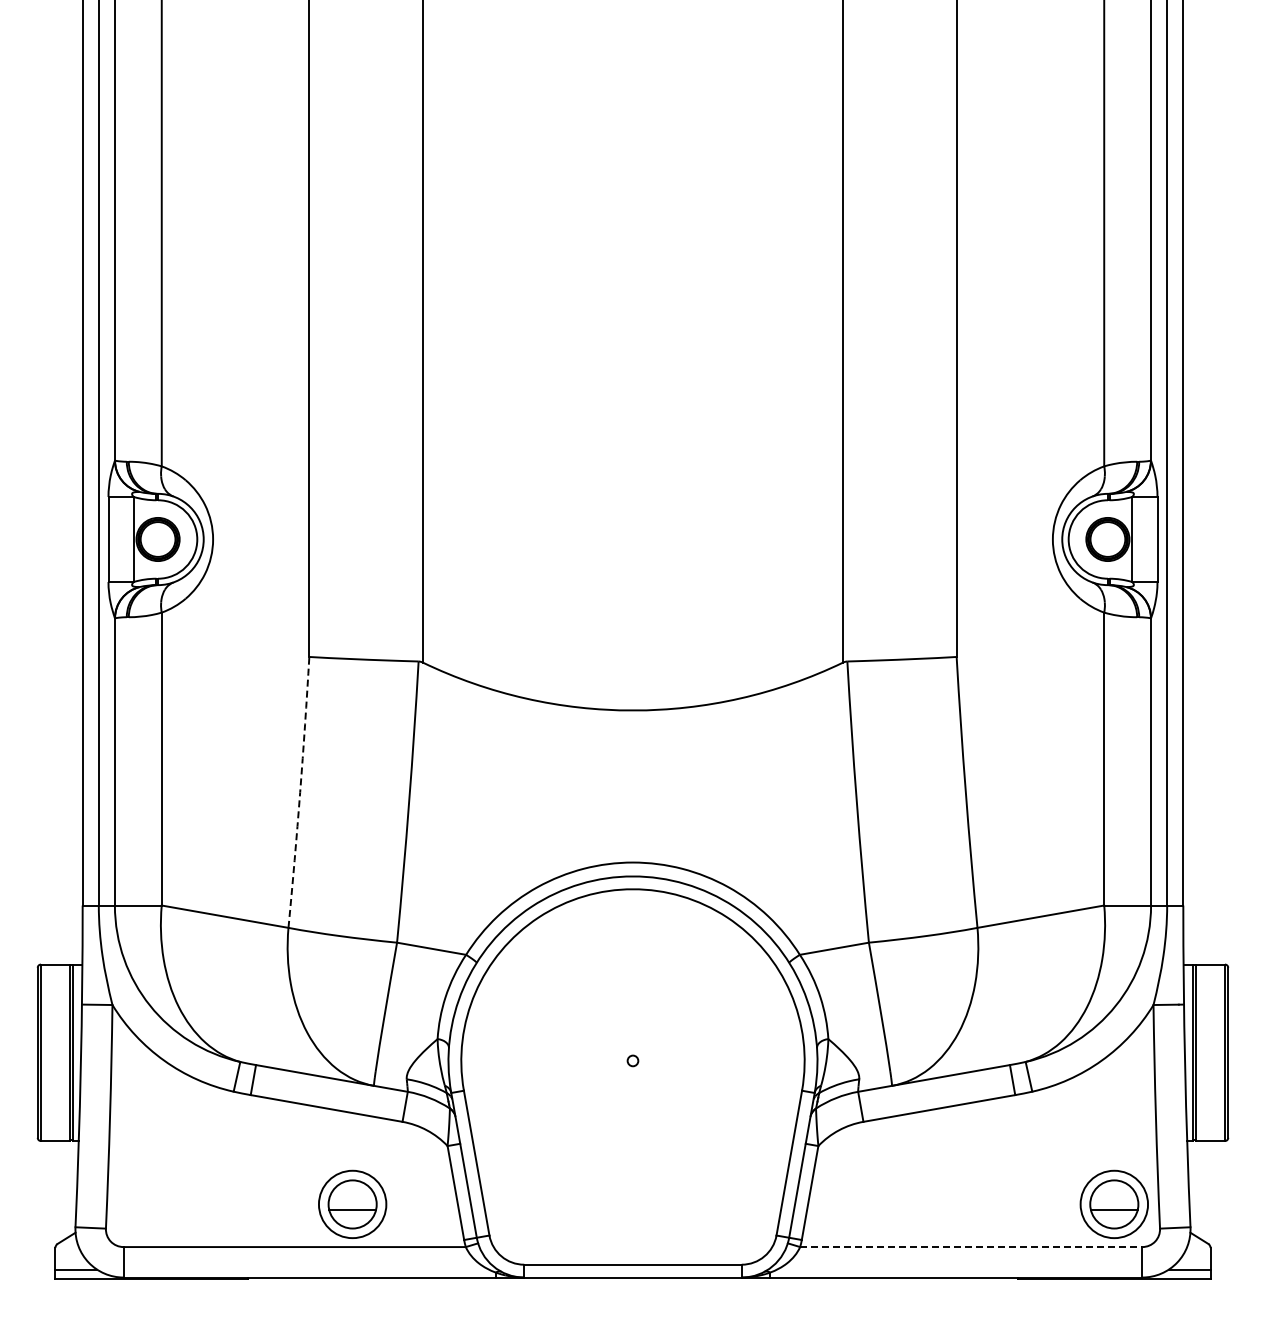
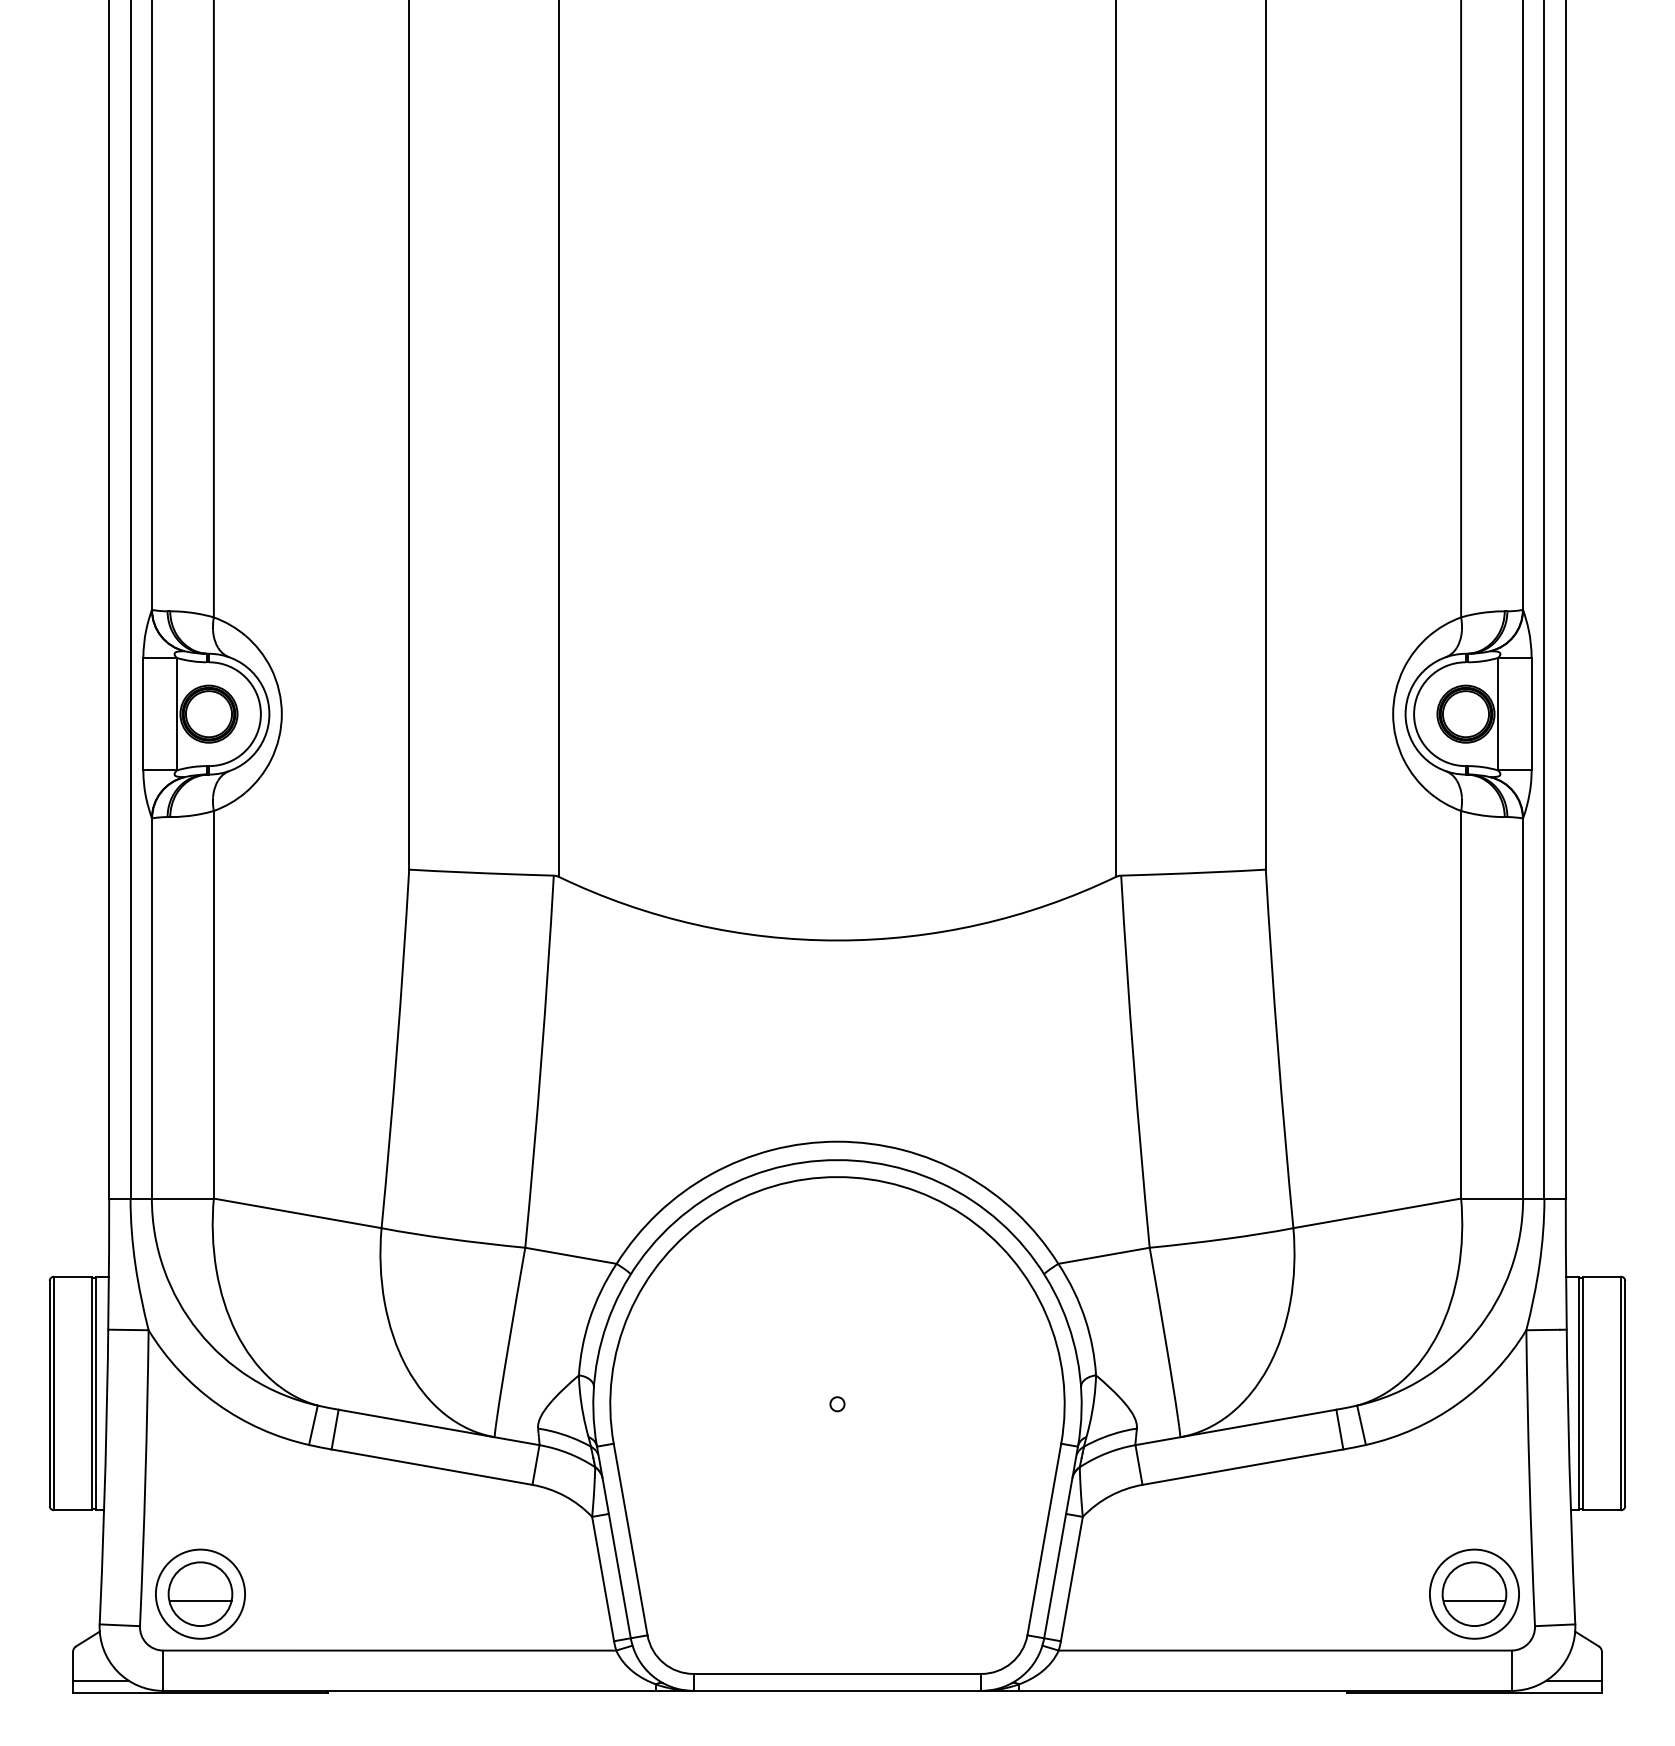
arc: (300, 792) -> (397, 1049), dashed -> solid
part: (352, 1203) -> (200, 1592), moved
line: (971, 1247) -> (1285, 1651), dashed -> solid

